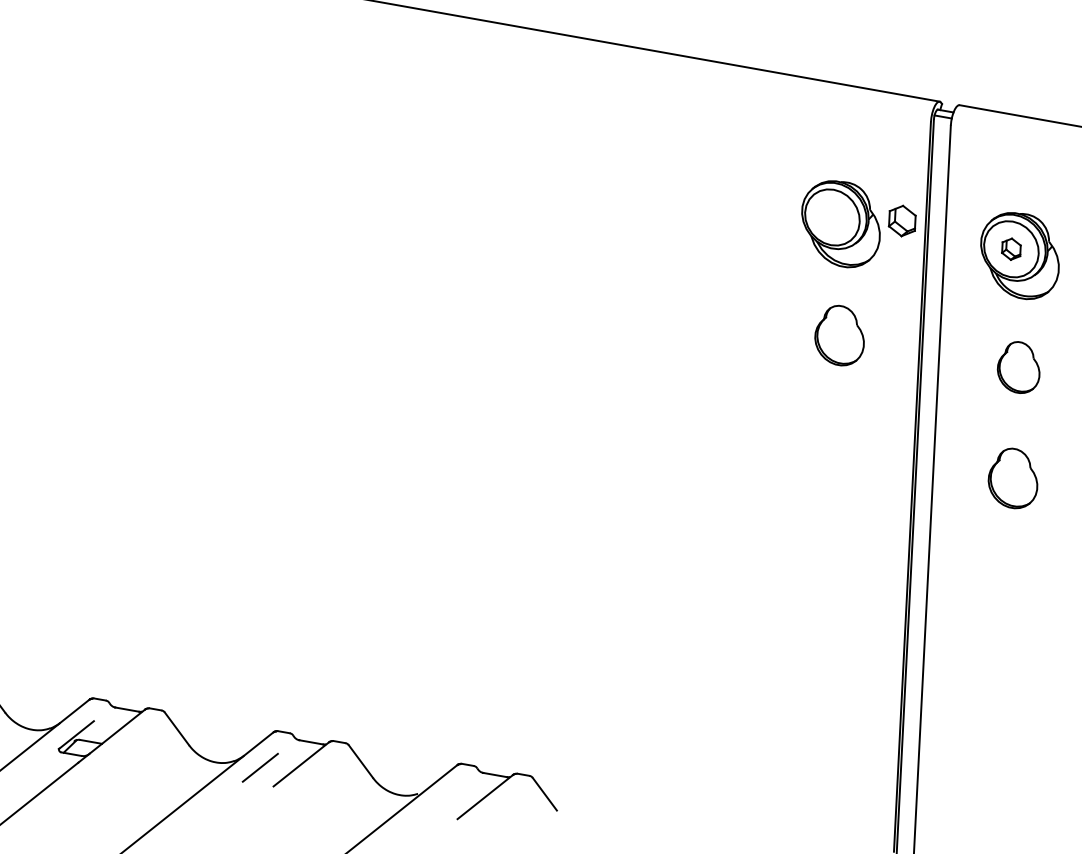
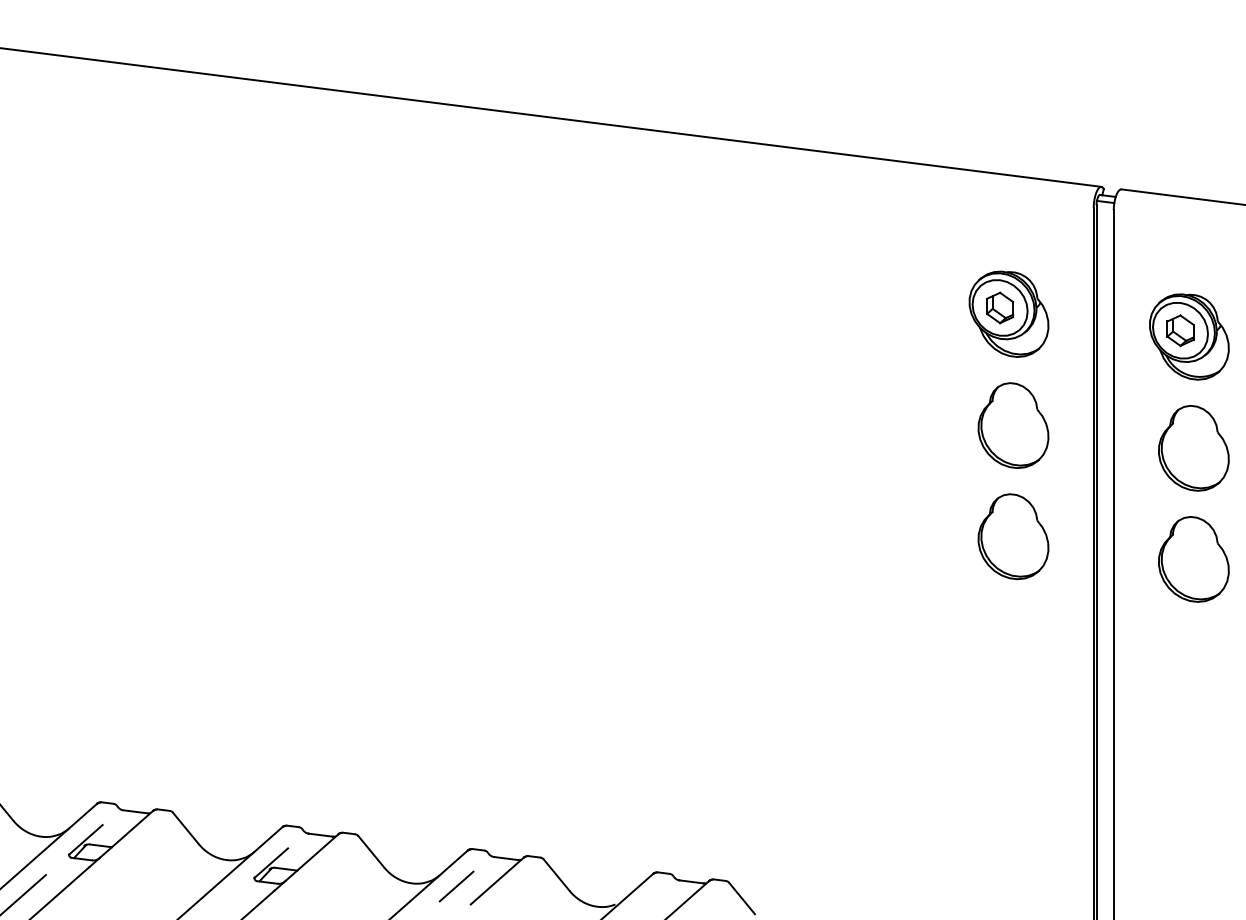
part: (902, 220) -> (1000, 307), moved
part: (1011, 249) -> (1180, 330), size x1.43
part: (839, 335) -> (1013, 425), size x1.43
part: (1018, 367) -> (1193, 448), size x1.67
part: (834, 446) -> (1013, 536), added
part: (1012, 478) -> (1193, 559), size x1.43

